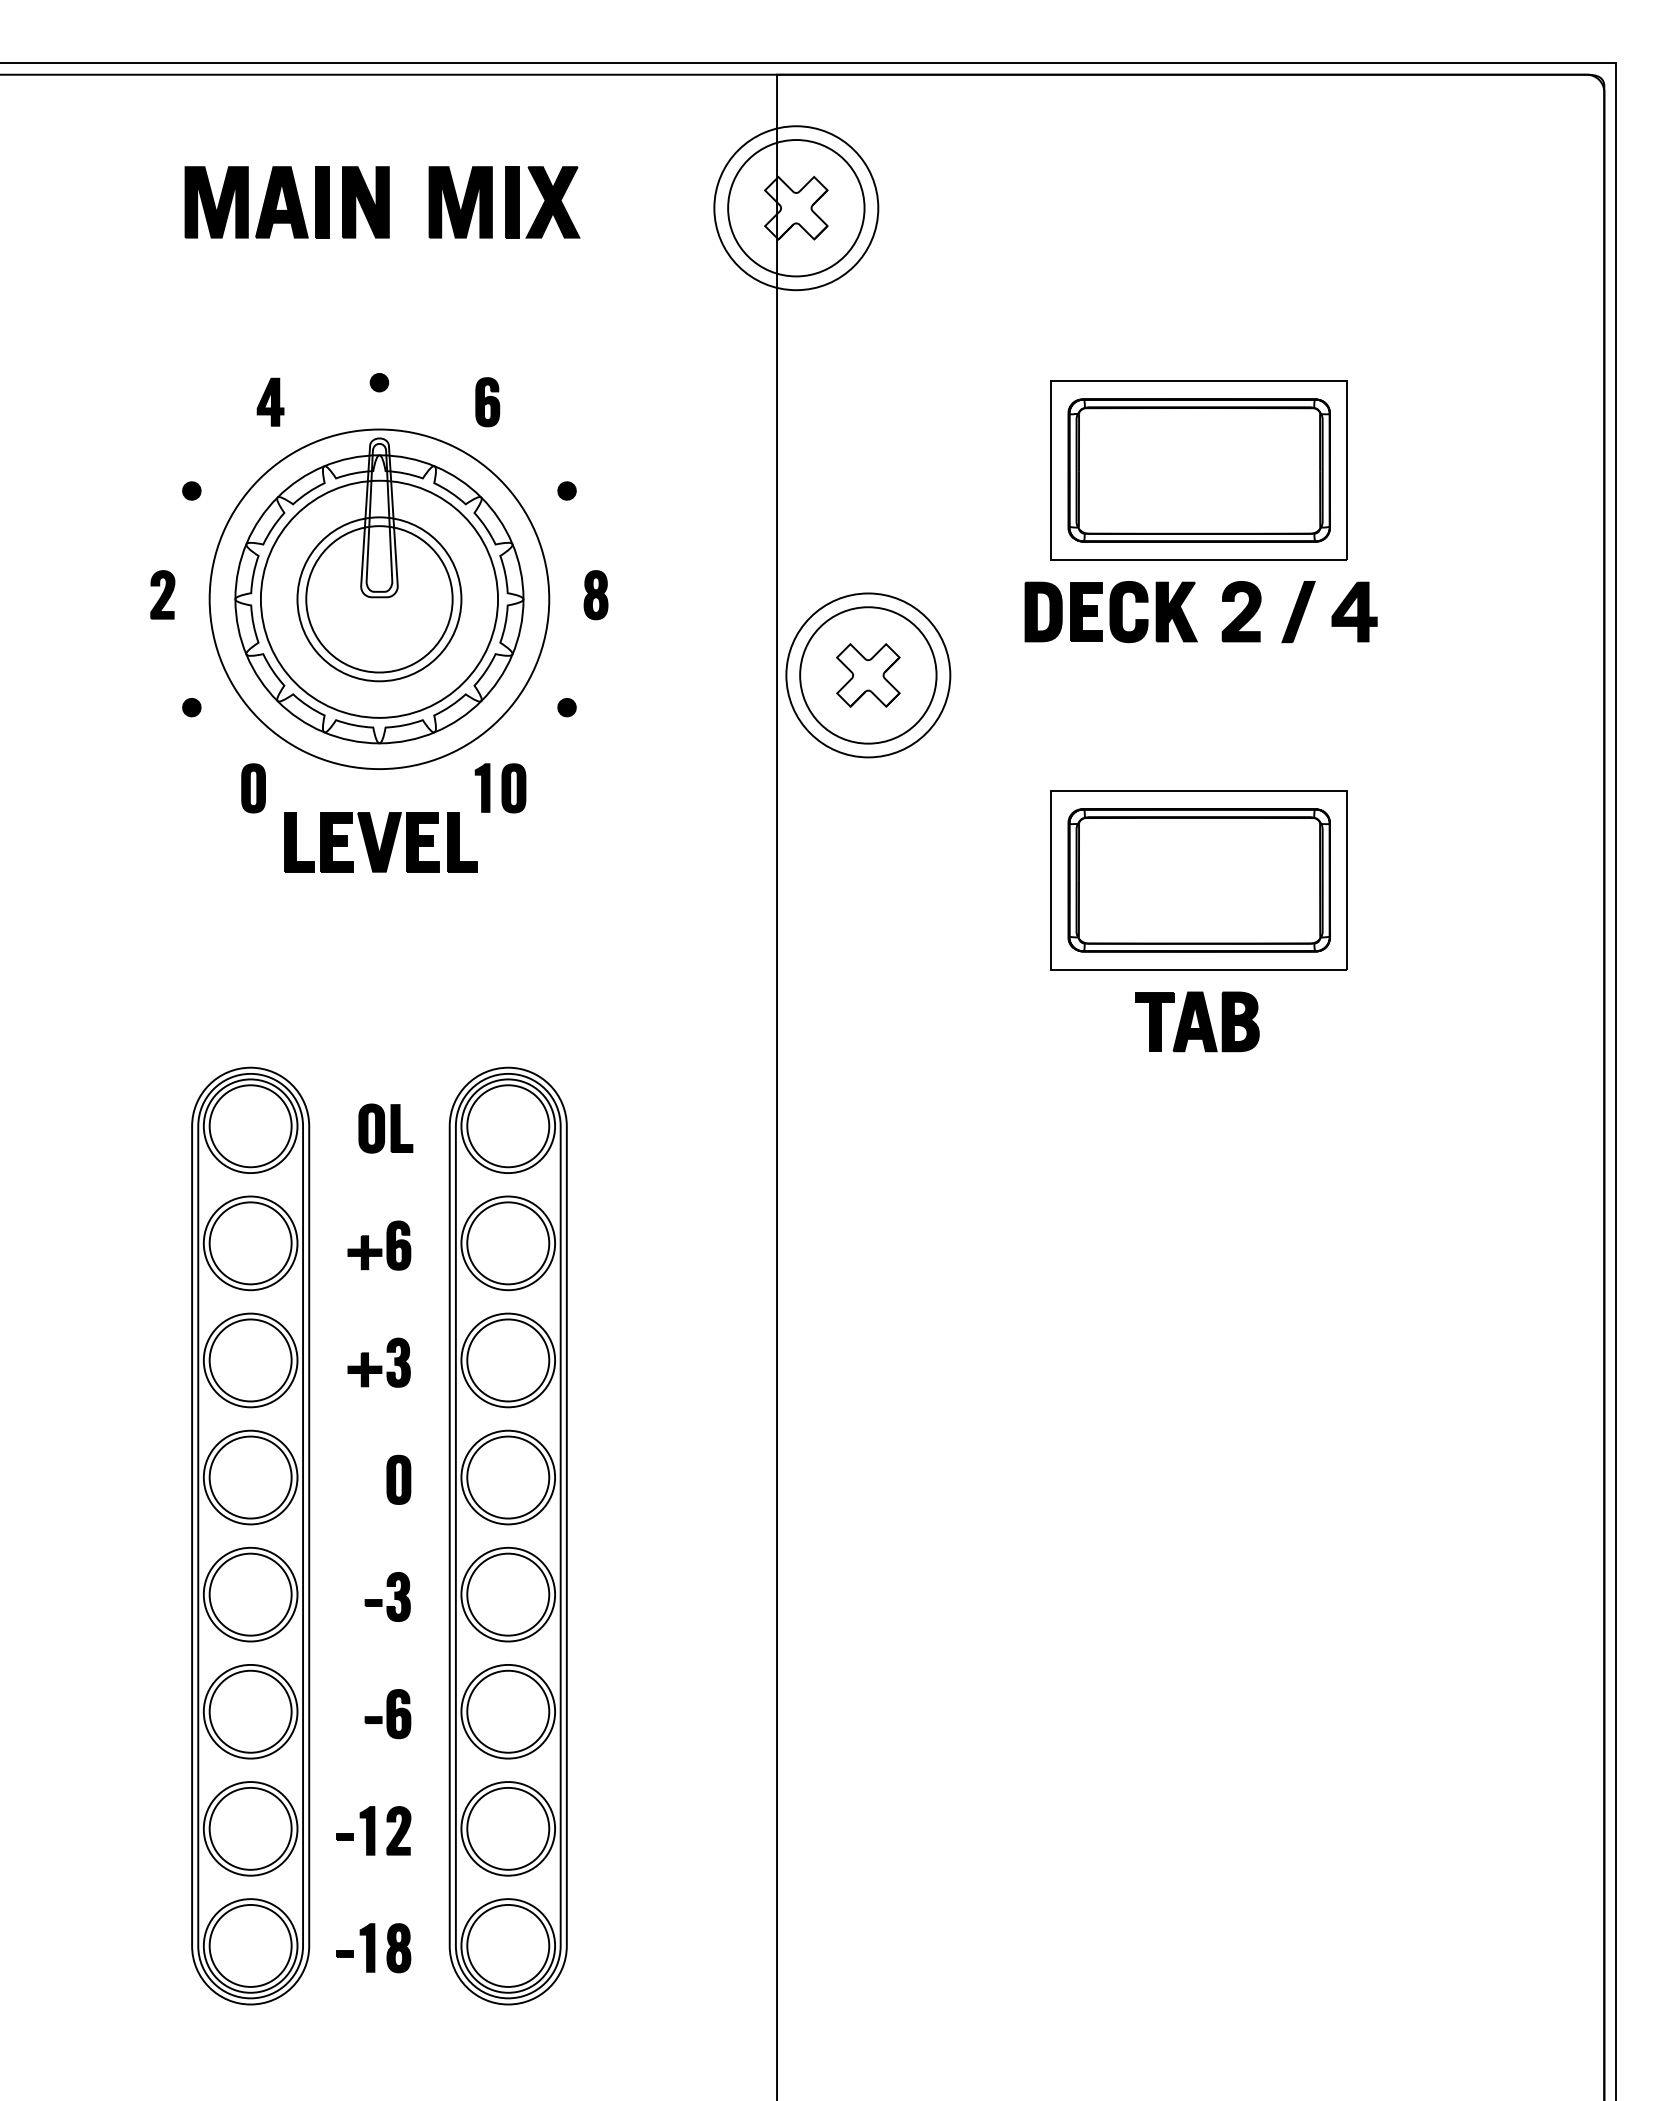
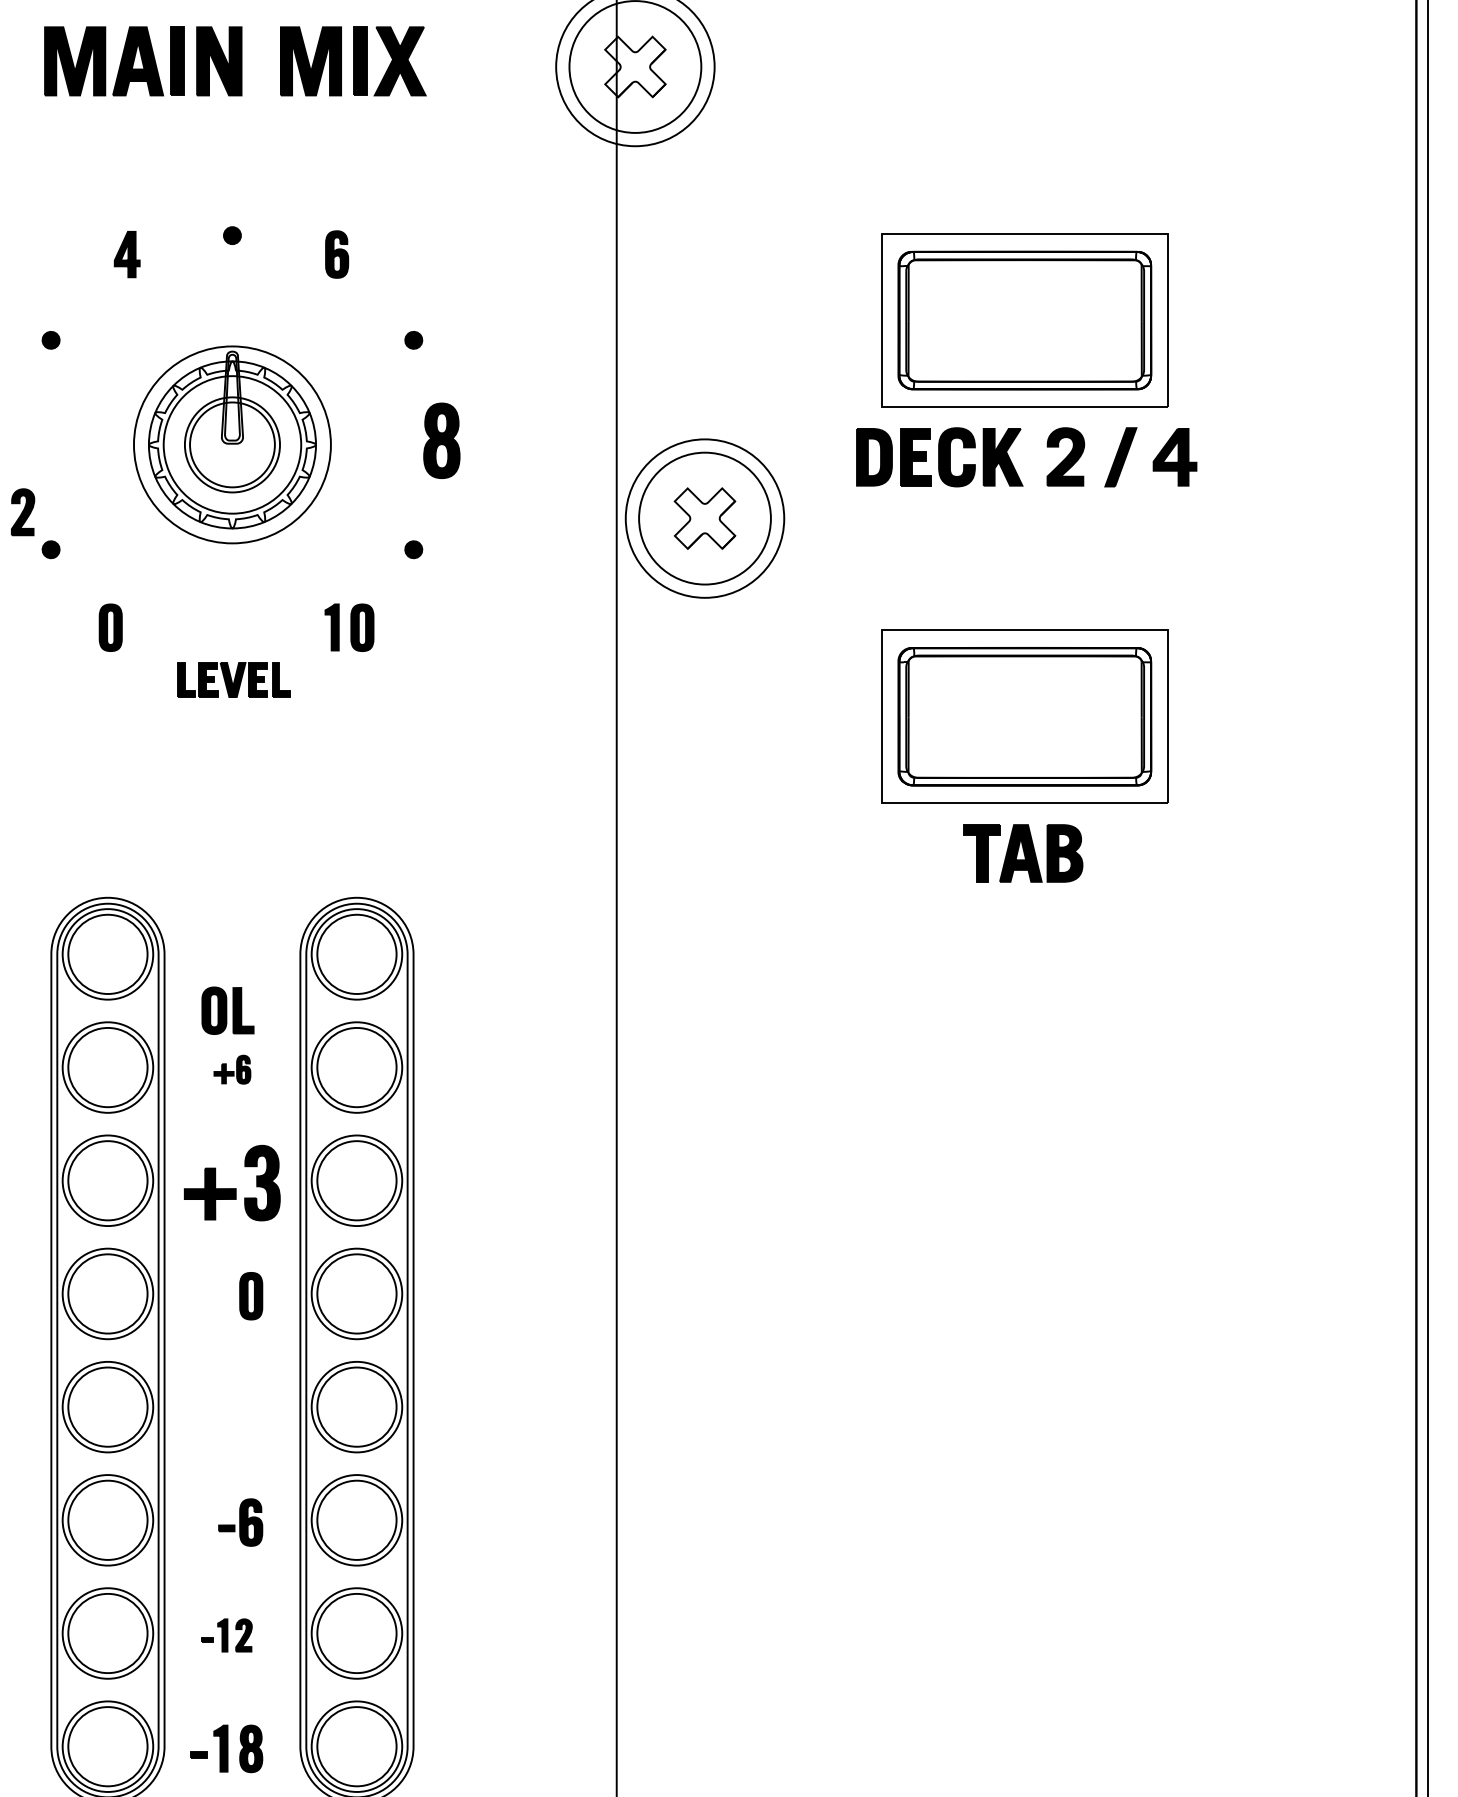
part: (162, 594) -> (22, 511), moved
part: (595, 595) -> (441, 441), size x1.6
part: (379, 598) -> (232, 444), size x0.6
part: (380, 842) -> (233, 680), size x0.6
part: (385, 1128) -> (227, 1010), moved
part: (379, 1245) -> (232, 1069), size x0.6
part: (378, 1362) -> (231, 1182), size x1.6
part: (387, 1596) -> (240, 1408), removed
part: (373, 1830) -> (226, 1635), size x0.7

